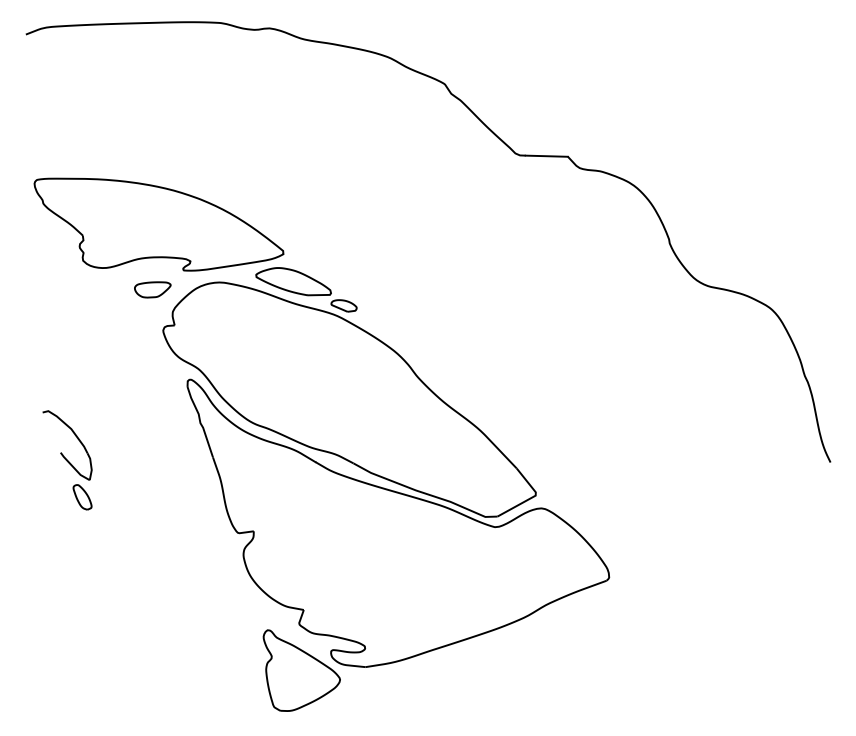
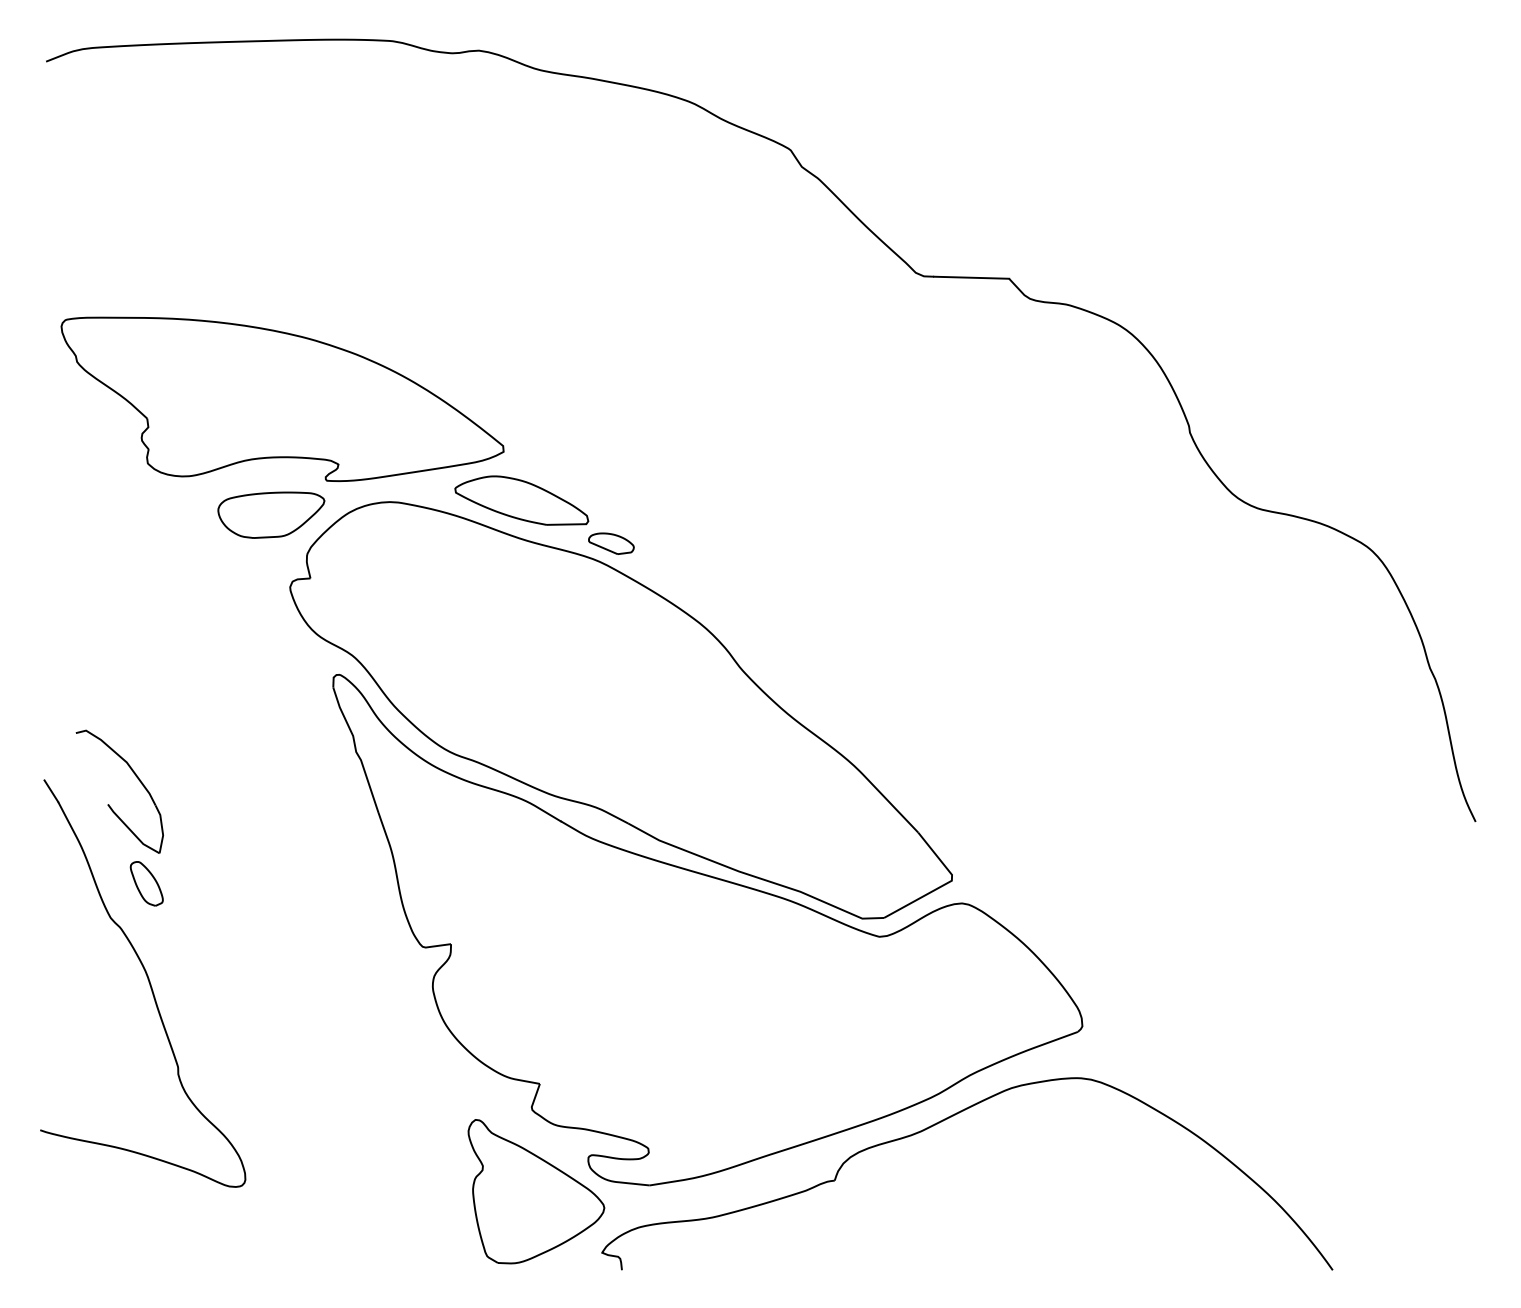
part: (152, 289) -> (271, 514), size x1.67
part: (80, 553) -> (143, 983), added
part: (529, 632) -> (940, 1123), added

